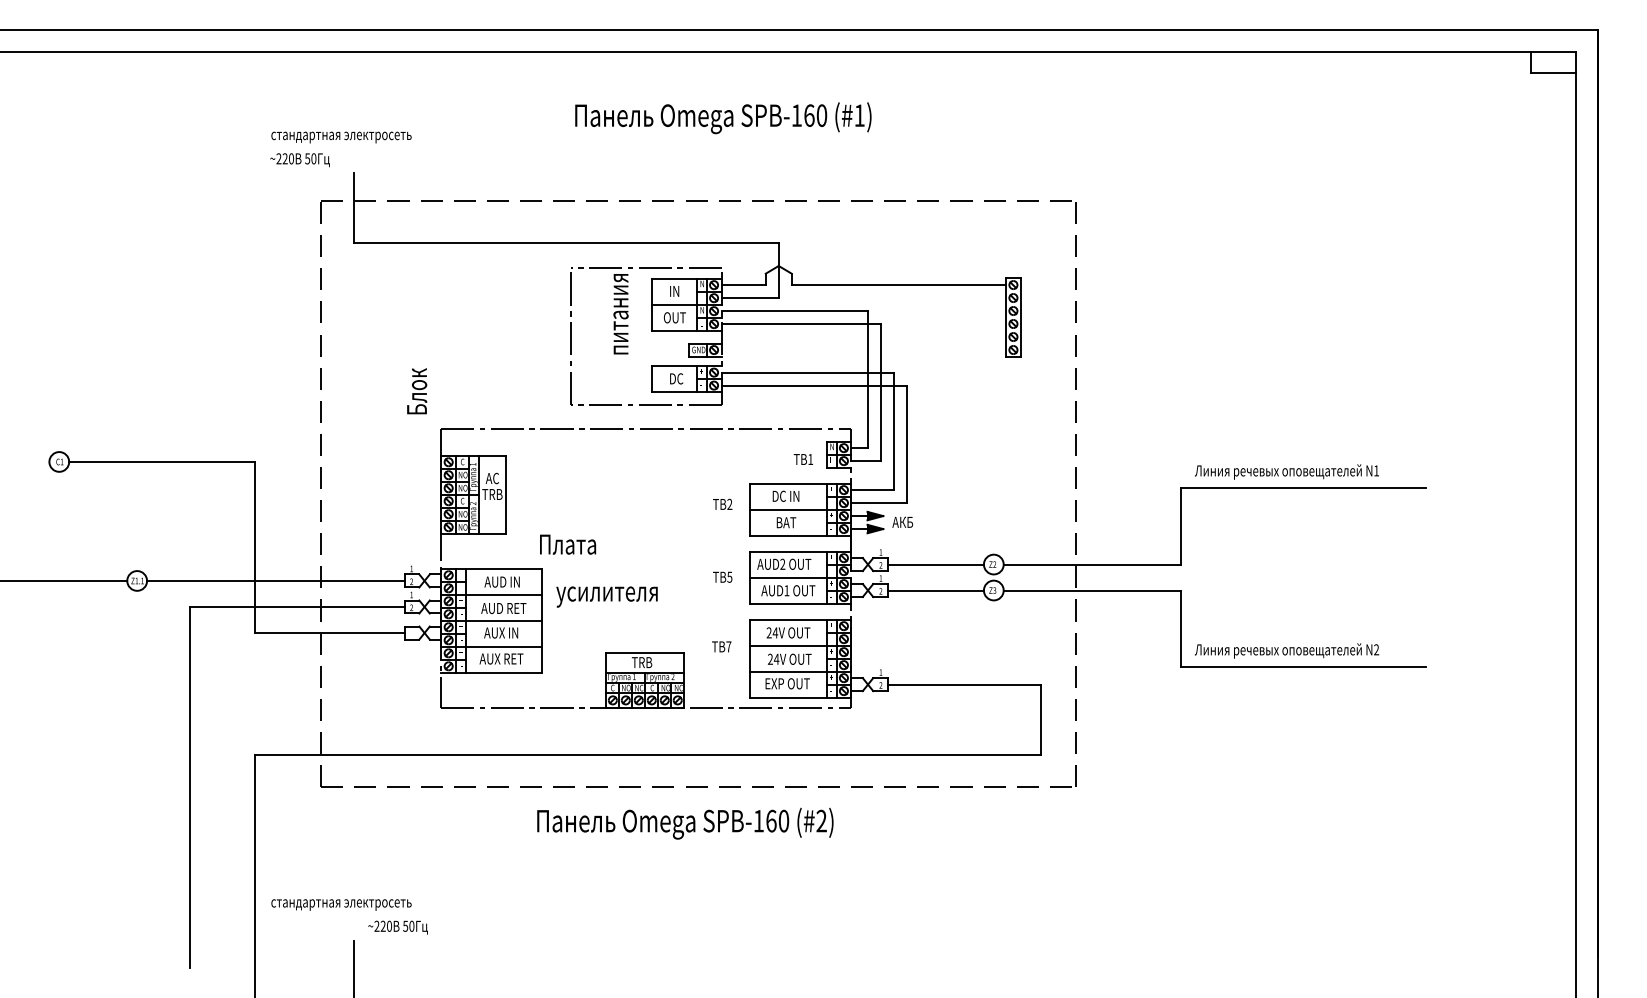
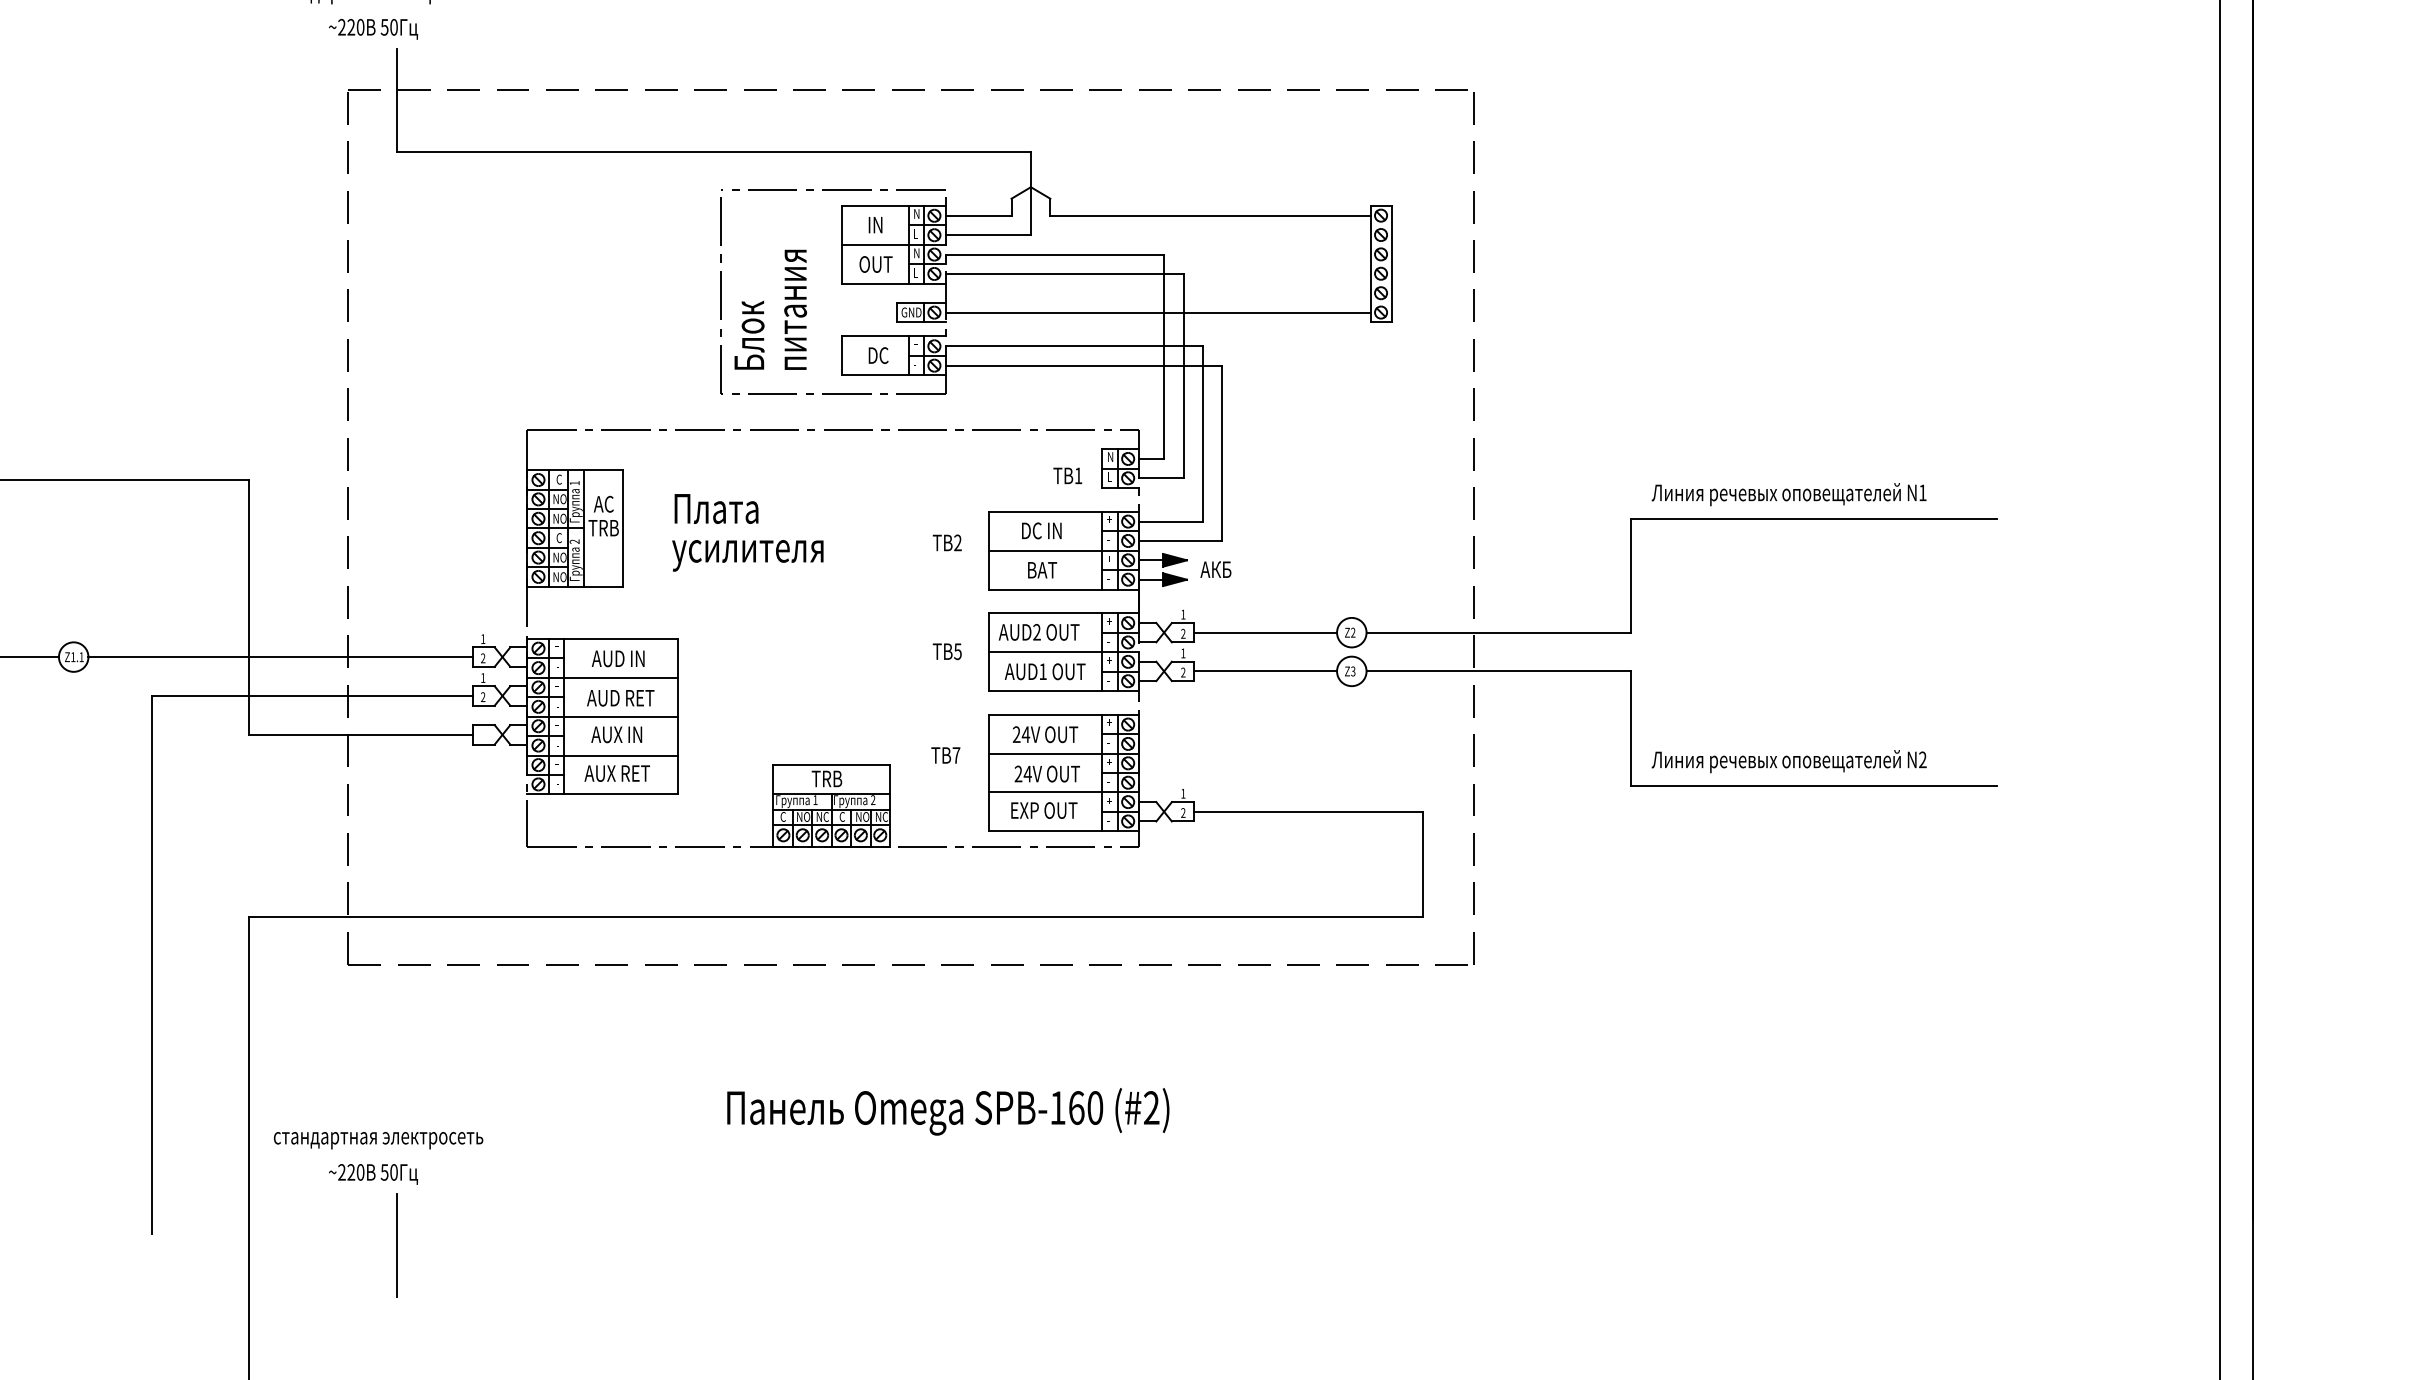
text: (299, 160) -> (372, 29), moved
text: (620, 314) -> (794, 310), moved
line: (863, 350) -> (1157, 313), added
text: (417, 391) -> (750, 335), moved
text: (568, 544) -> (717, 508), moved
text: (606, 596) -> (747, 554), moved
text: (685, 823) -> (948, 1111), moved
text: (397, 927) -> (372, 1174), moved

